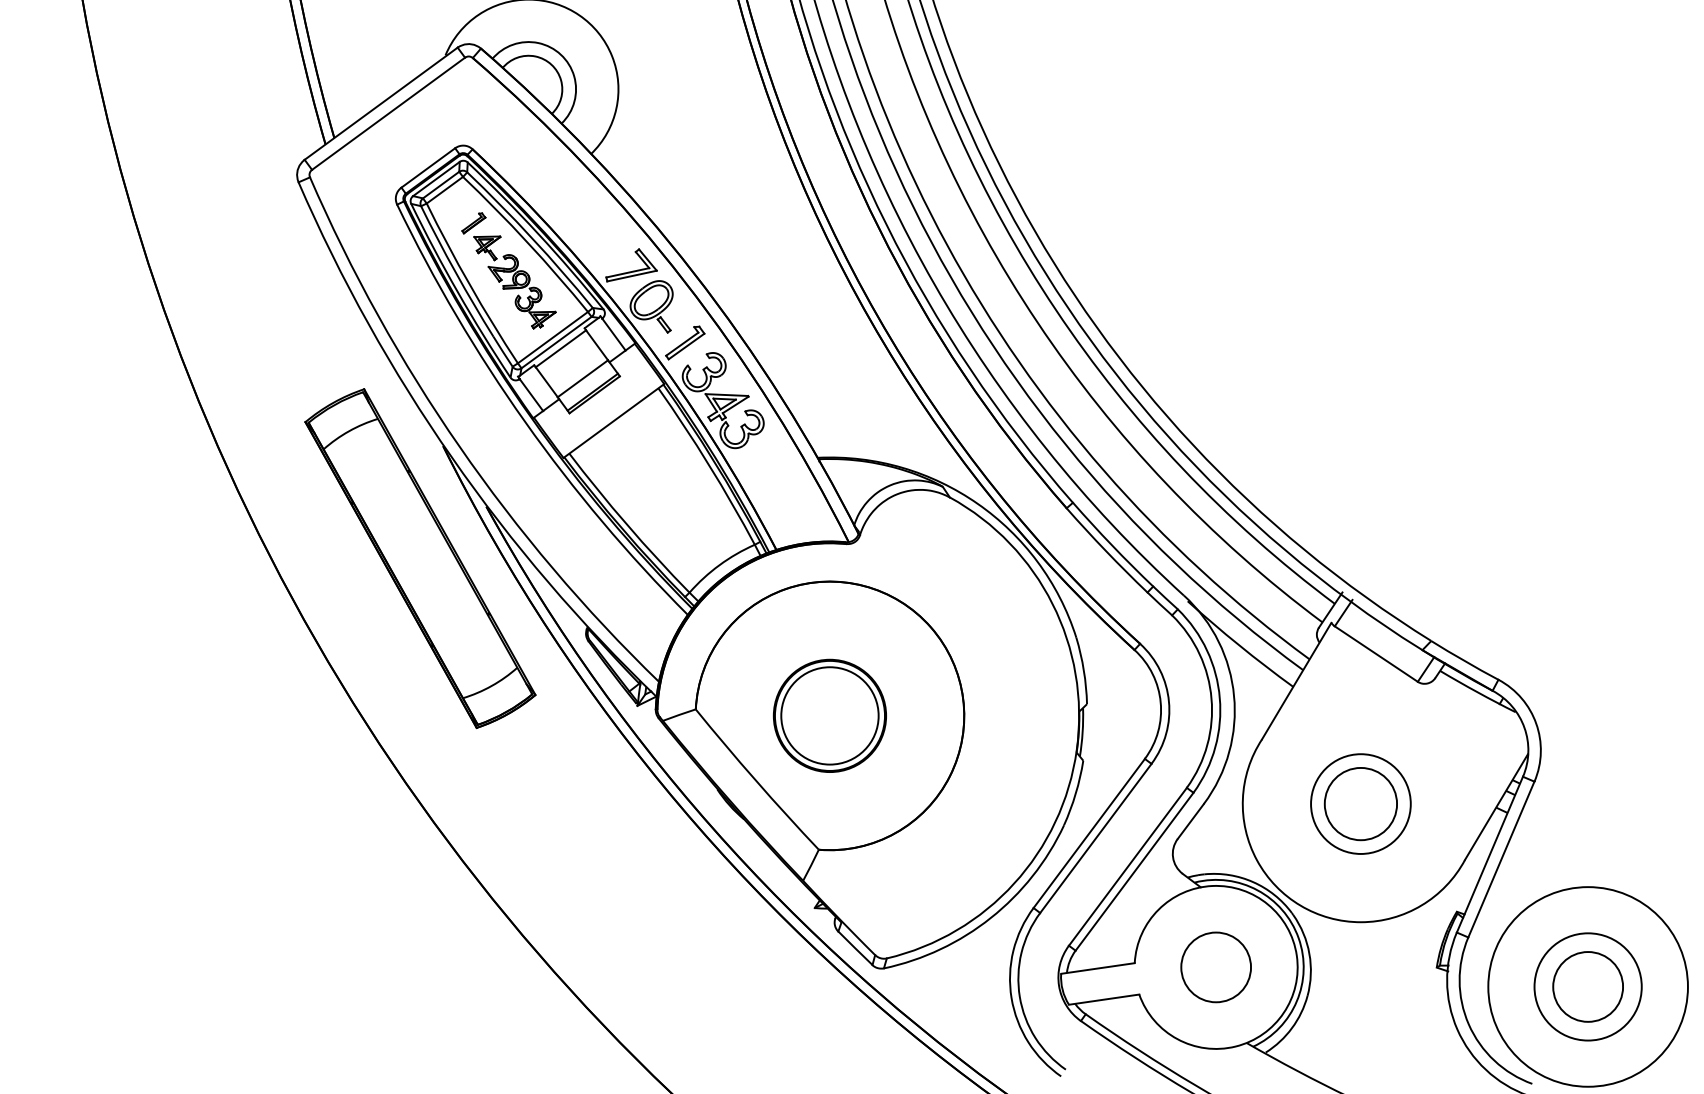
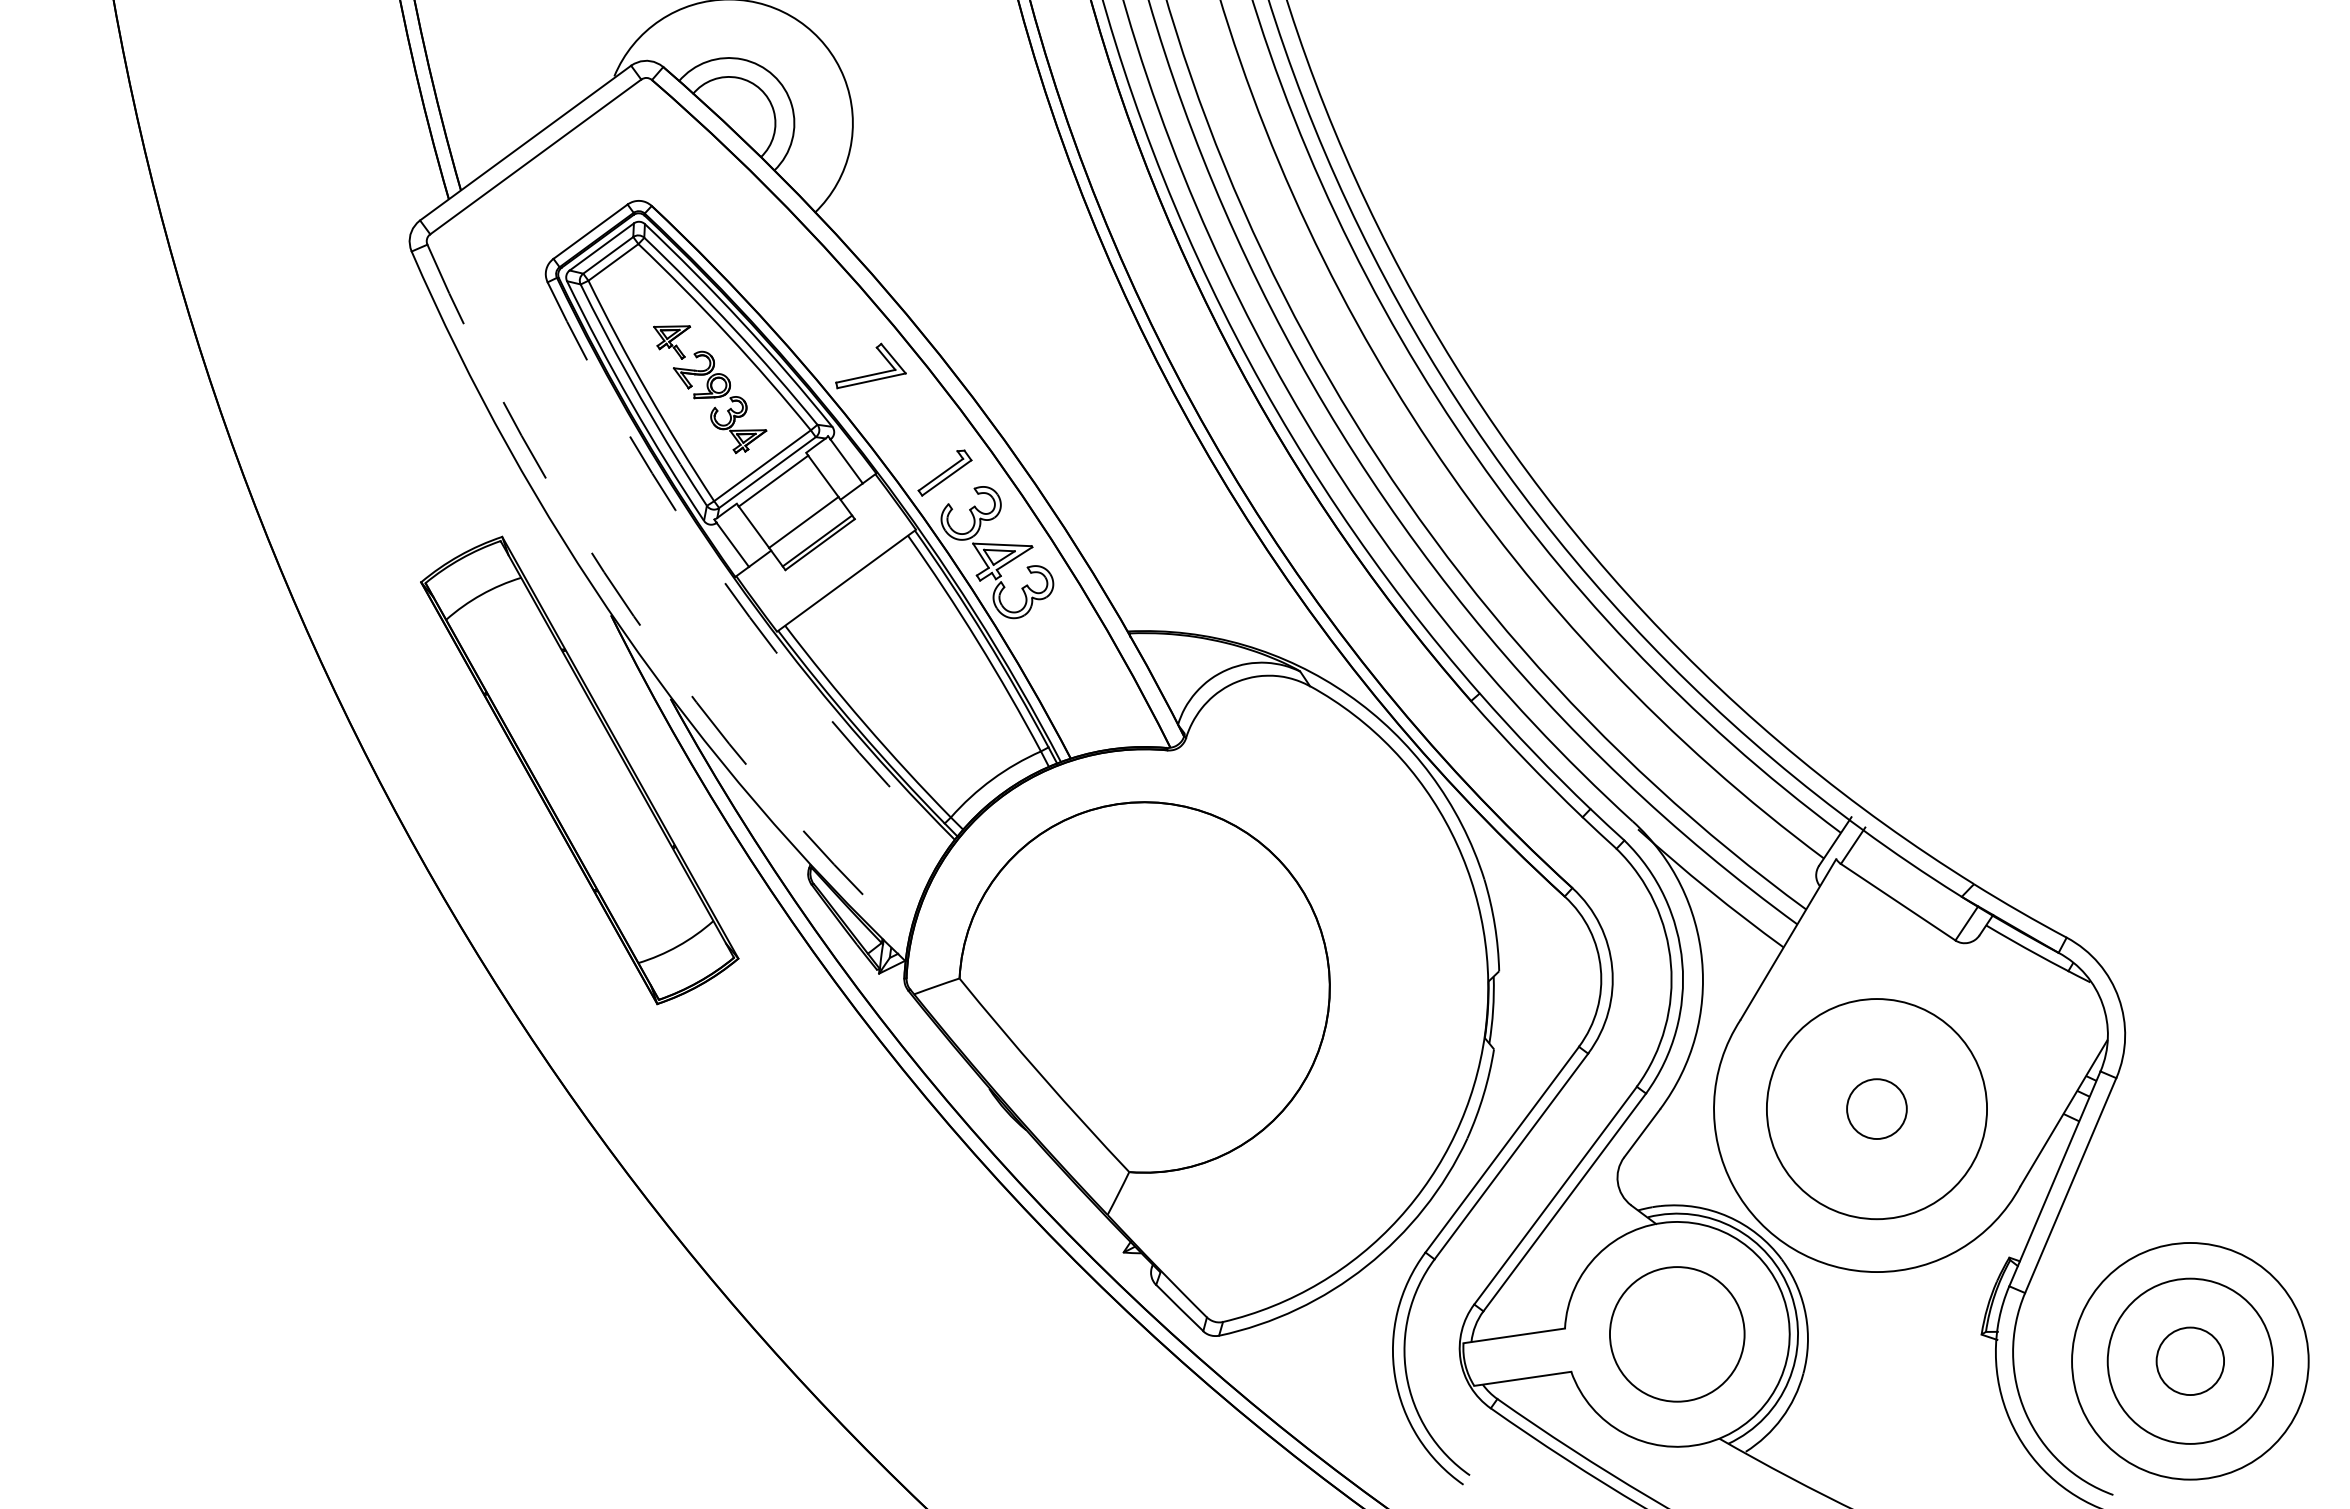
part: (473, 222) -> (653, 307), removed
part: (651, 306) -> (898, 422), removed
arc: (525, 422) -> (724, 582), solid -> dashed
arc: (459, 446) -> (633, 616), solid -> dashed
part: (829, 715) -> (1144, 987), removed
circle: (1360, 803) -> (1876, 1108), size x0.6
circle: (1360, 803) -> (1876, 1108), size x1.6
circle: (1216, 967) -> (1677, 1334), size x1.4
circle: (1588, 987) -> (2190, 1361), size x0.6
circle: (1588, 987) -> (2190, 1361), size x0.7
circle: (1588, 987) -> (2190, 1361), size x1.6

